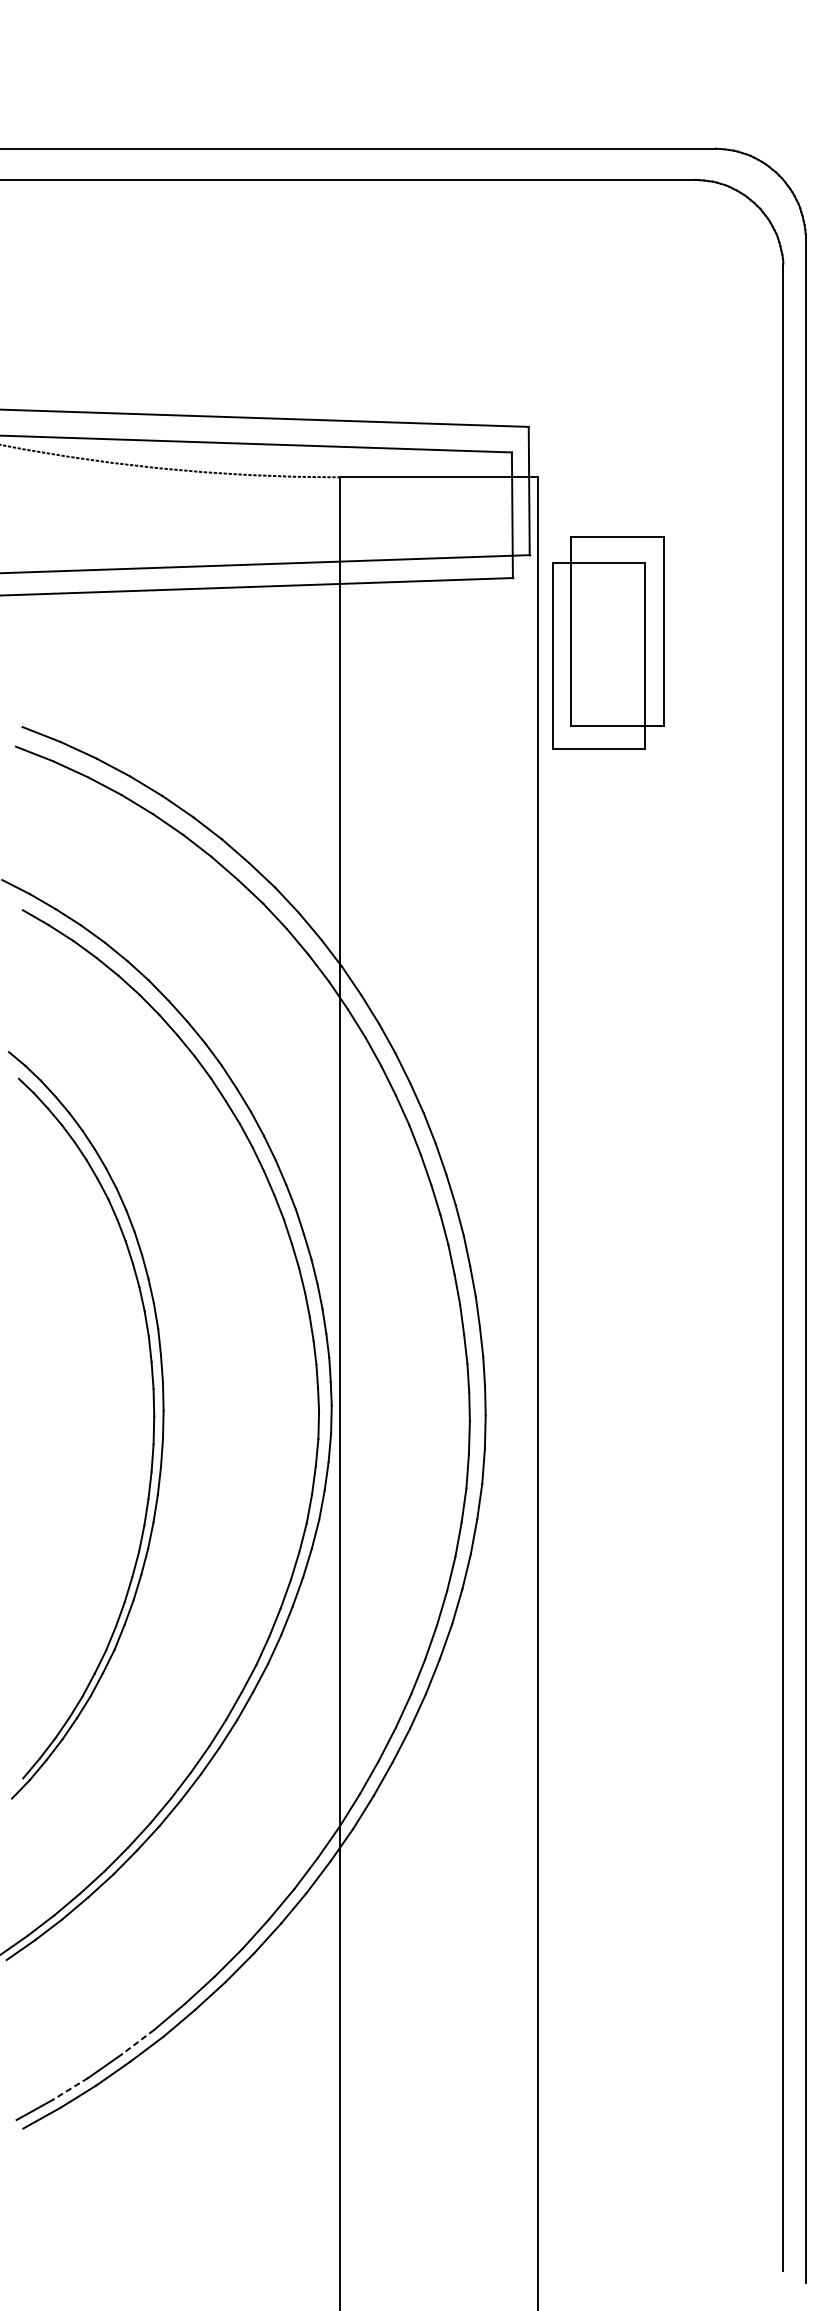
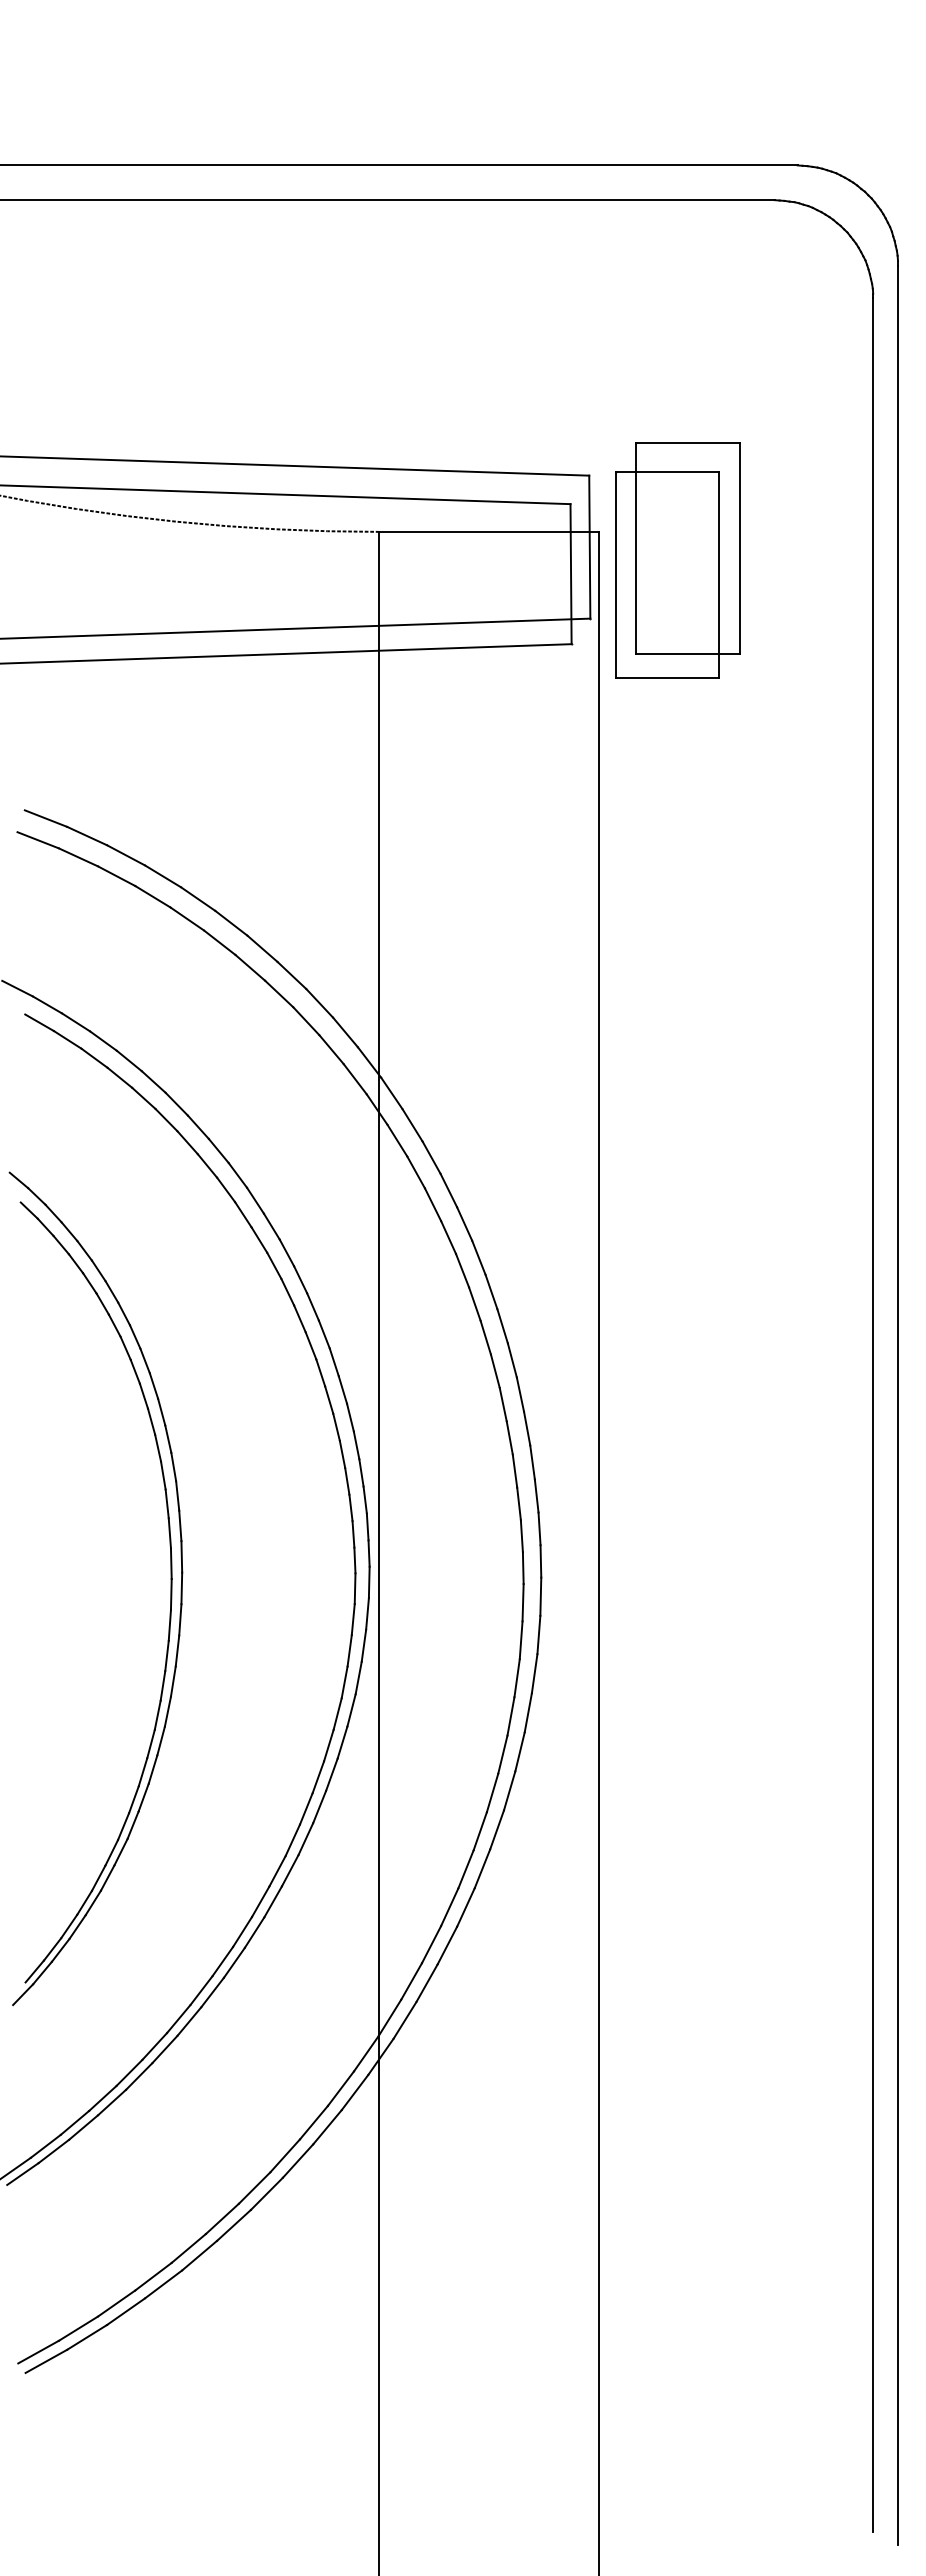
part: (607, 642) -> (677, 560), moved
line: (137, 2042) -> (153, 2276), dashed -> solid
line: (70, 2088) -> (78, 2328), dashed -> solid

